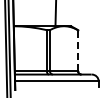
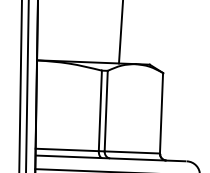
line: (78, 50) -> (162, 113), dashed -> solid

